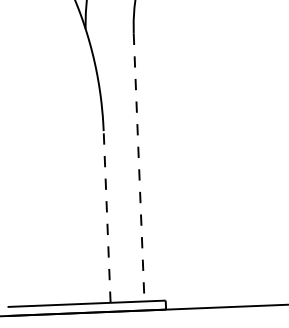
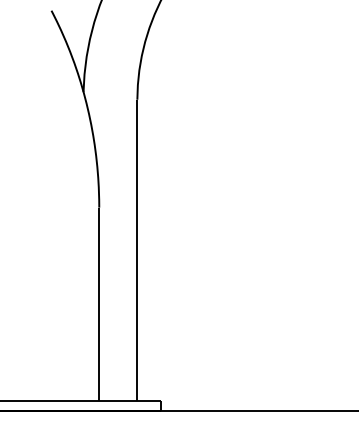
line: (139, 167) -> (137, 250), dashed -> solid
line: (107, 216) -> (99, 303), dashed -> solid

